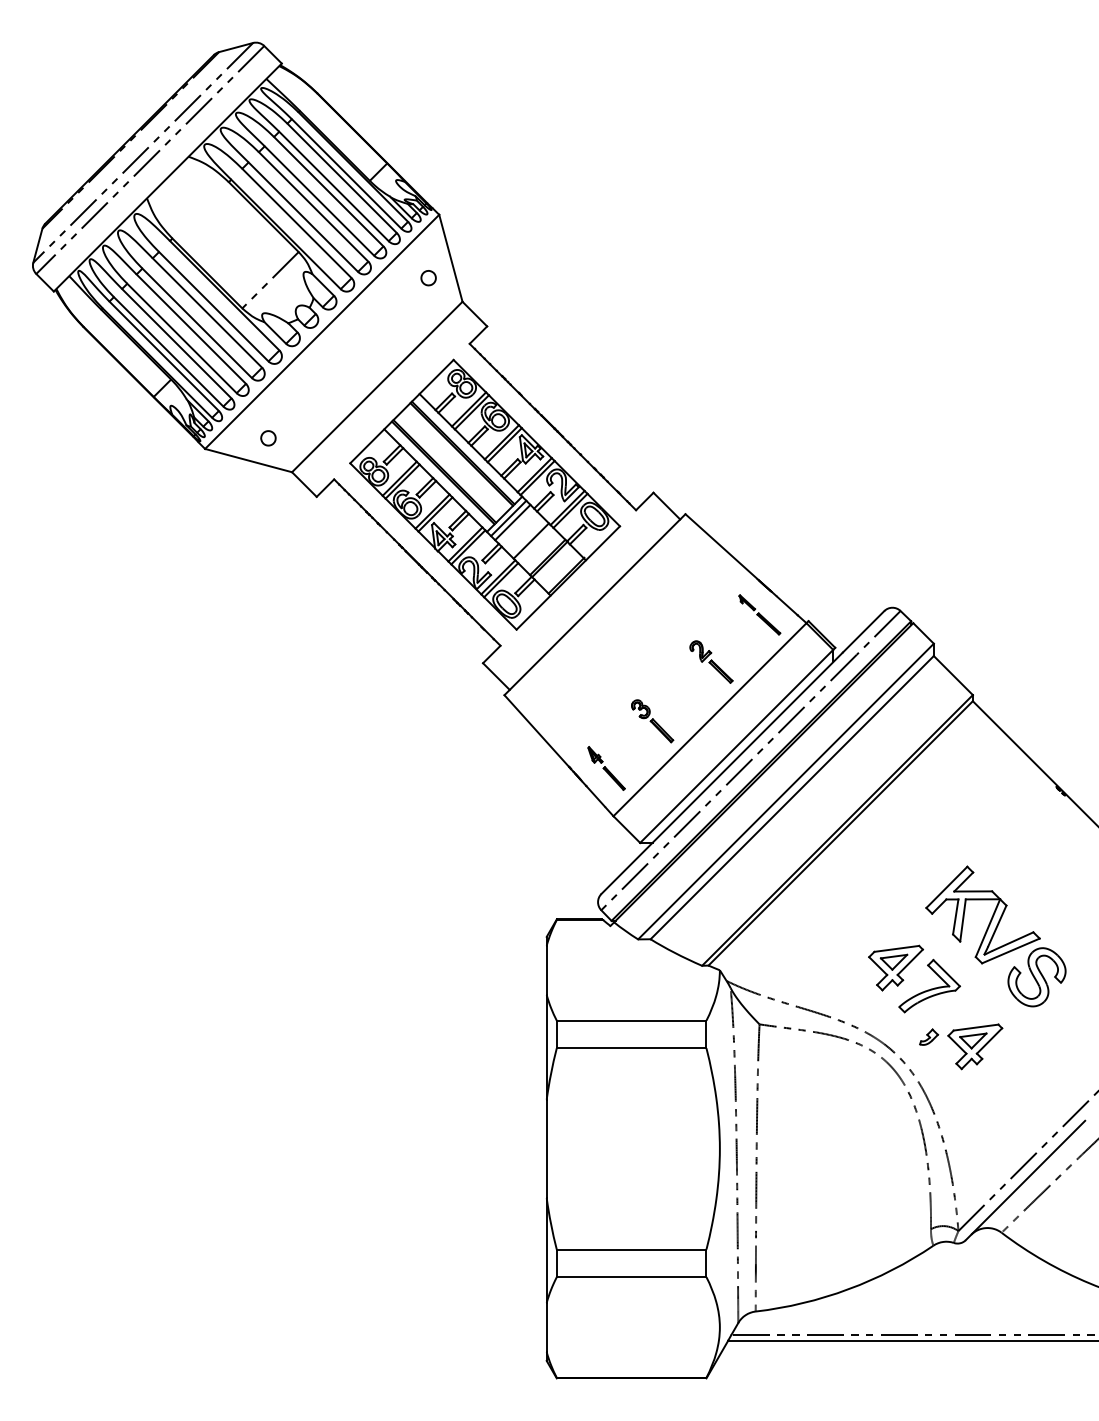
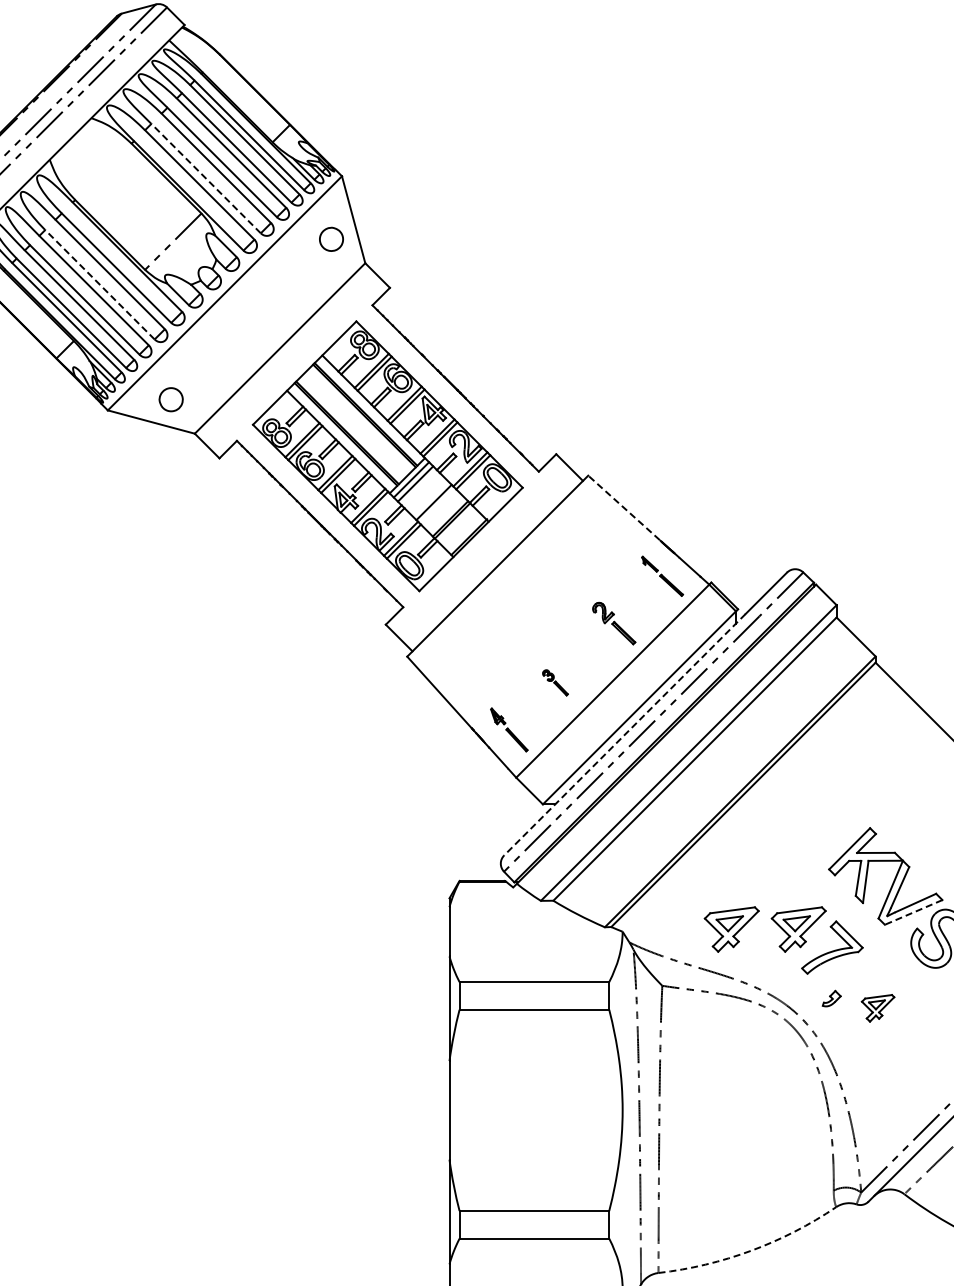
line: (303, 216) -> (206, 177), solid -> dashed
part: (428, 278) -> (331, 239), size x1.6
line: (196, 322) -> (99, 283), solid -> dashed
part: (268, 438) -> (171, 399), size x1.6
line: (720, 546) -> (623, 507), solid -> dashed
part: (652, 721) -> (555, 682), size x0.6
line: (722, 773) -> (625, 734), solid -> dashed
line: (1010, 951) -> (913, 912), solid -> dashed
part: (829, 967) -> (732, 928), added
part: (975, 1046) -> (878, 1007), size x0.6
arc: (848, 1289) -> (751, 1250), solid -> dashed

